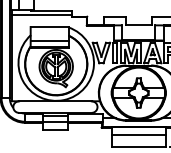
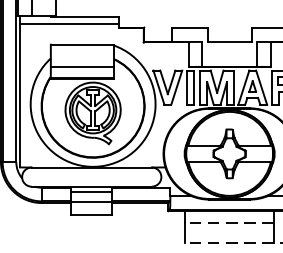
line: (138, 134) -> (229, 222), solid -> dashed
line: (138, 146) -> (229, 242), solid -> dashed

